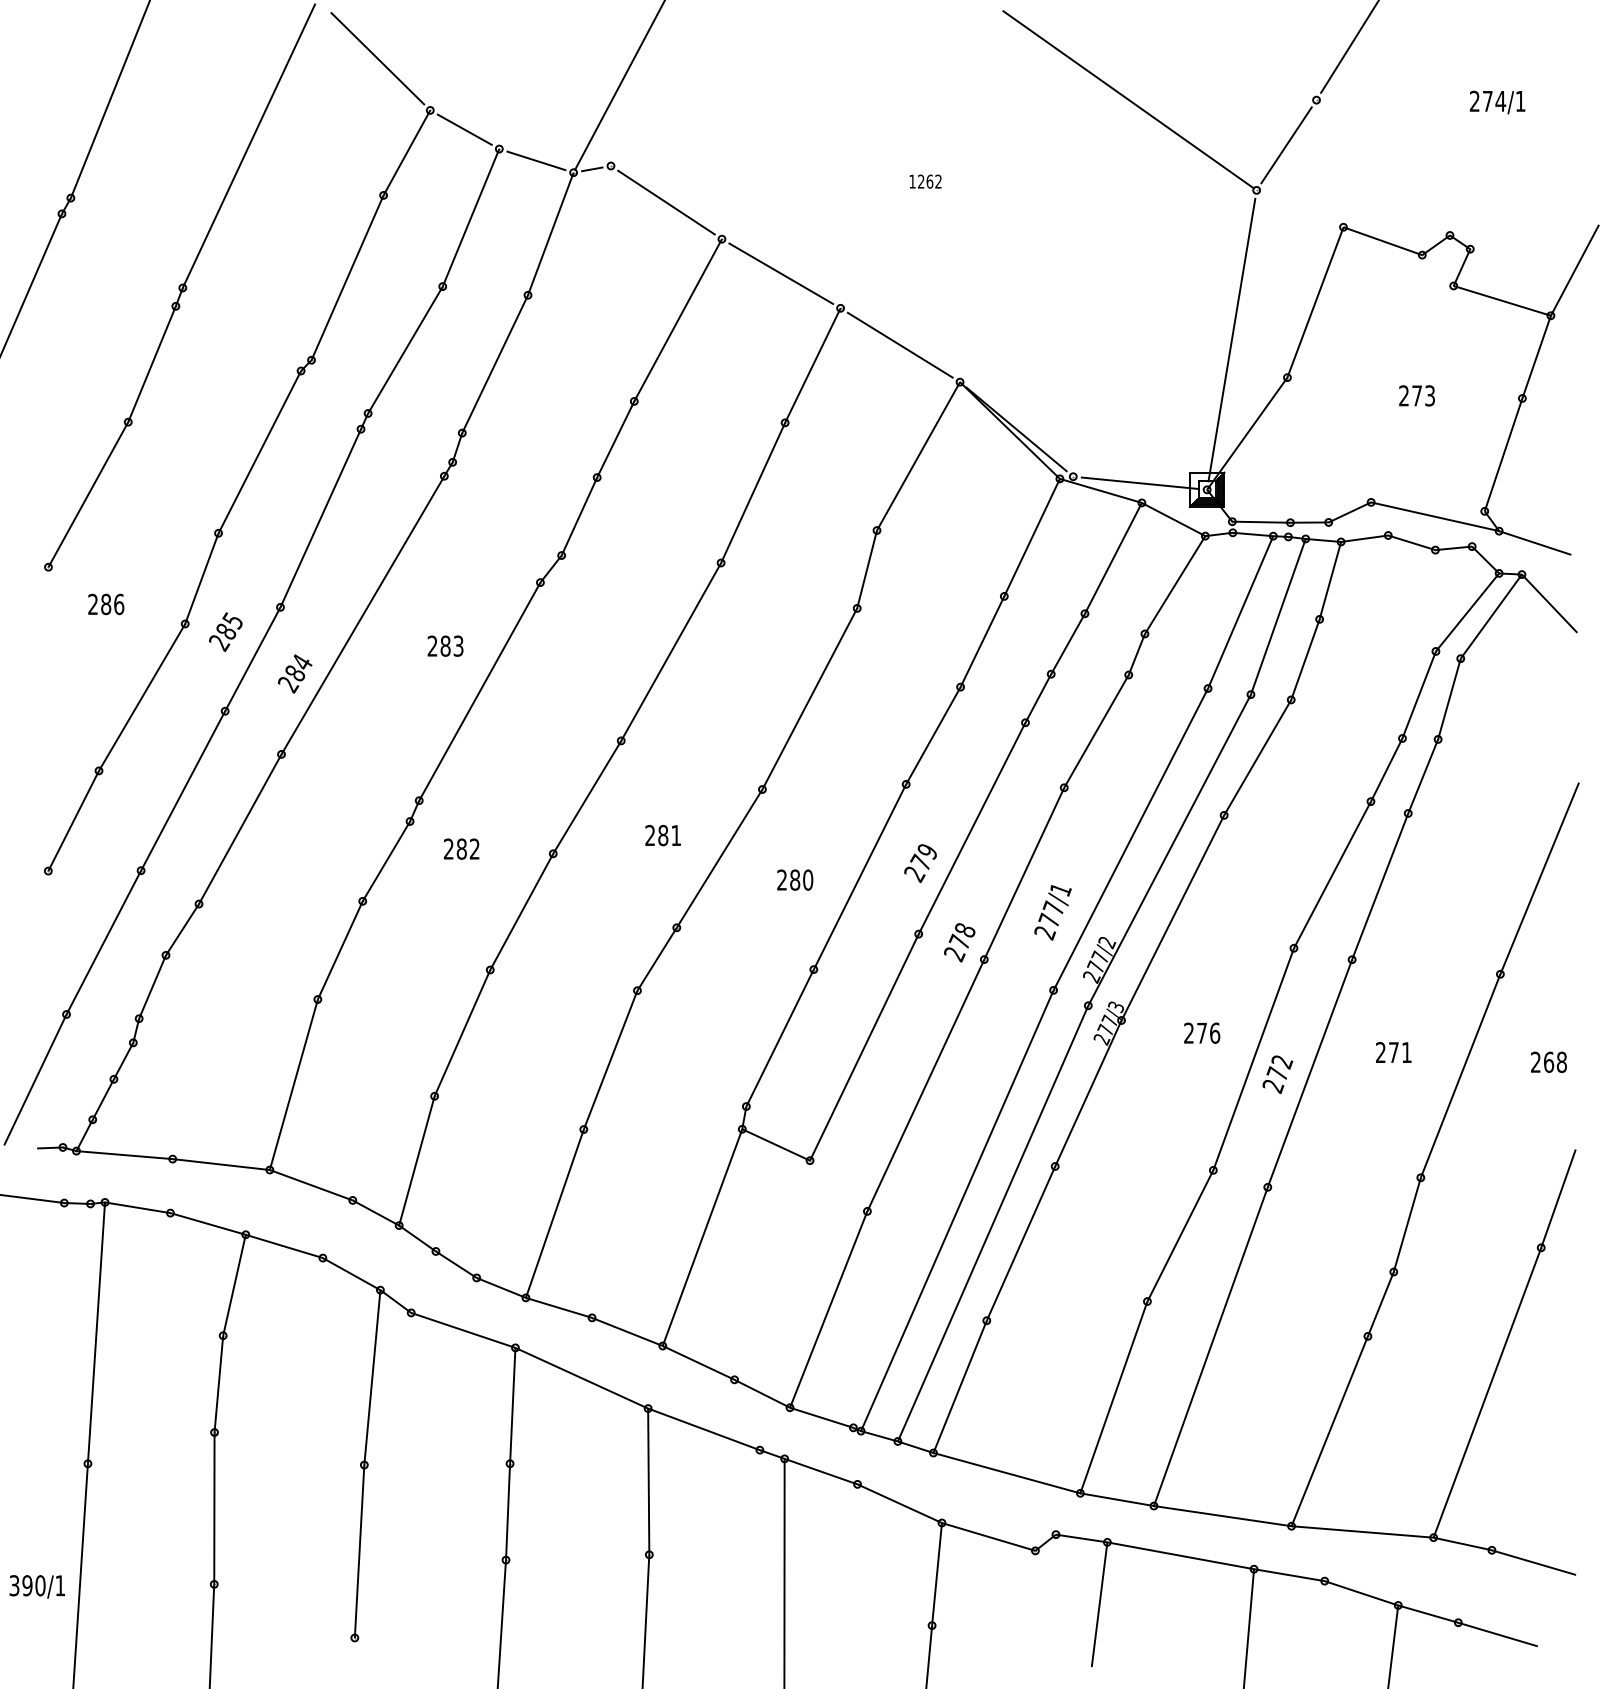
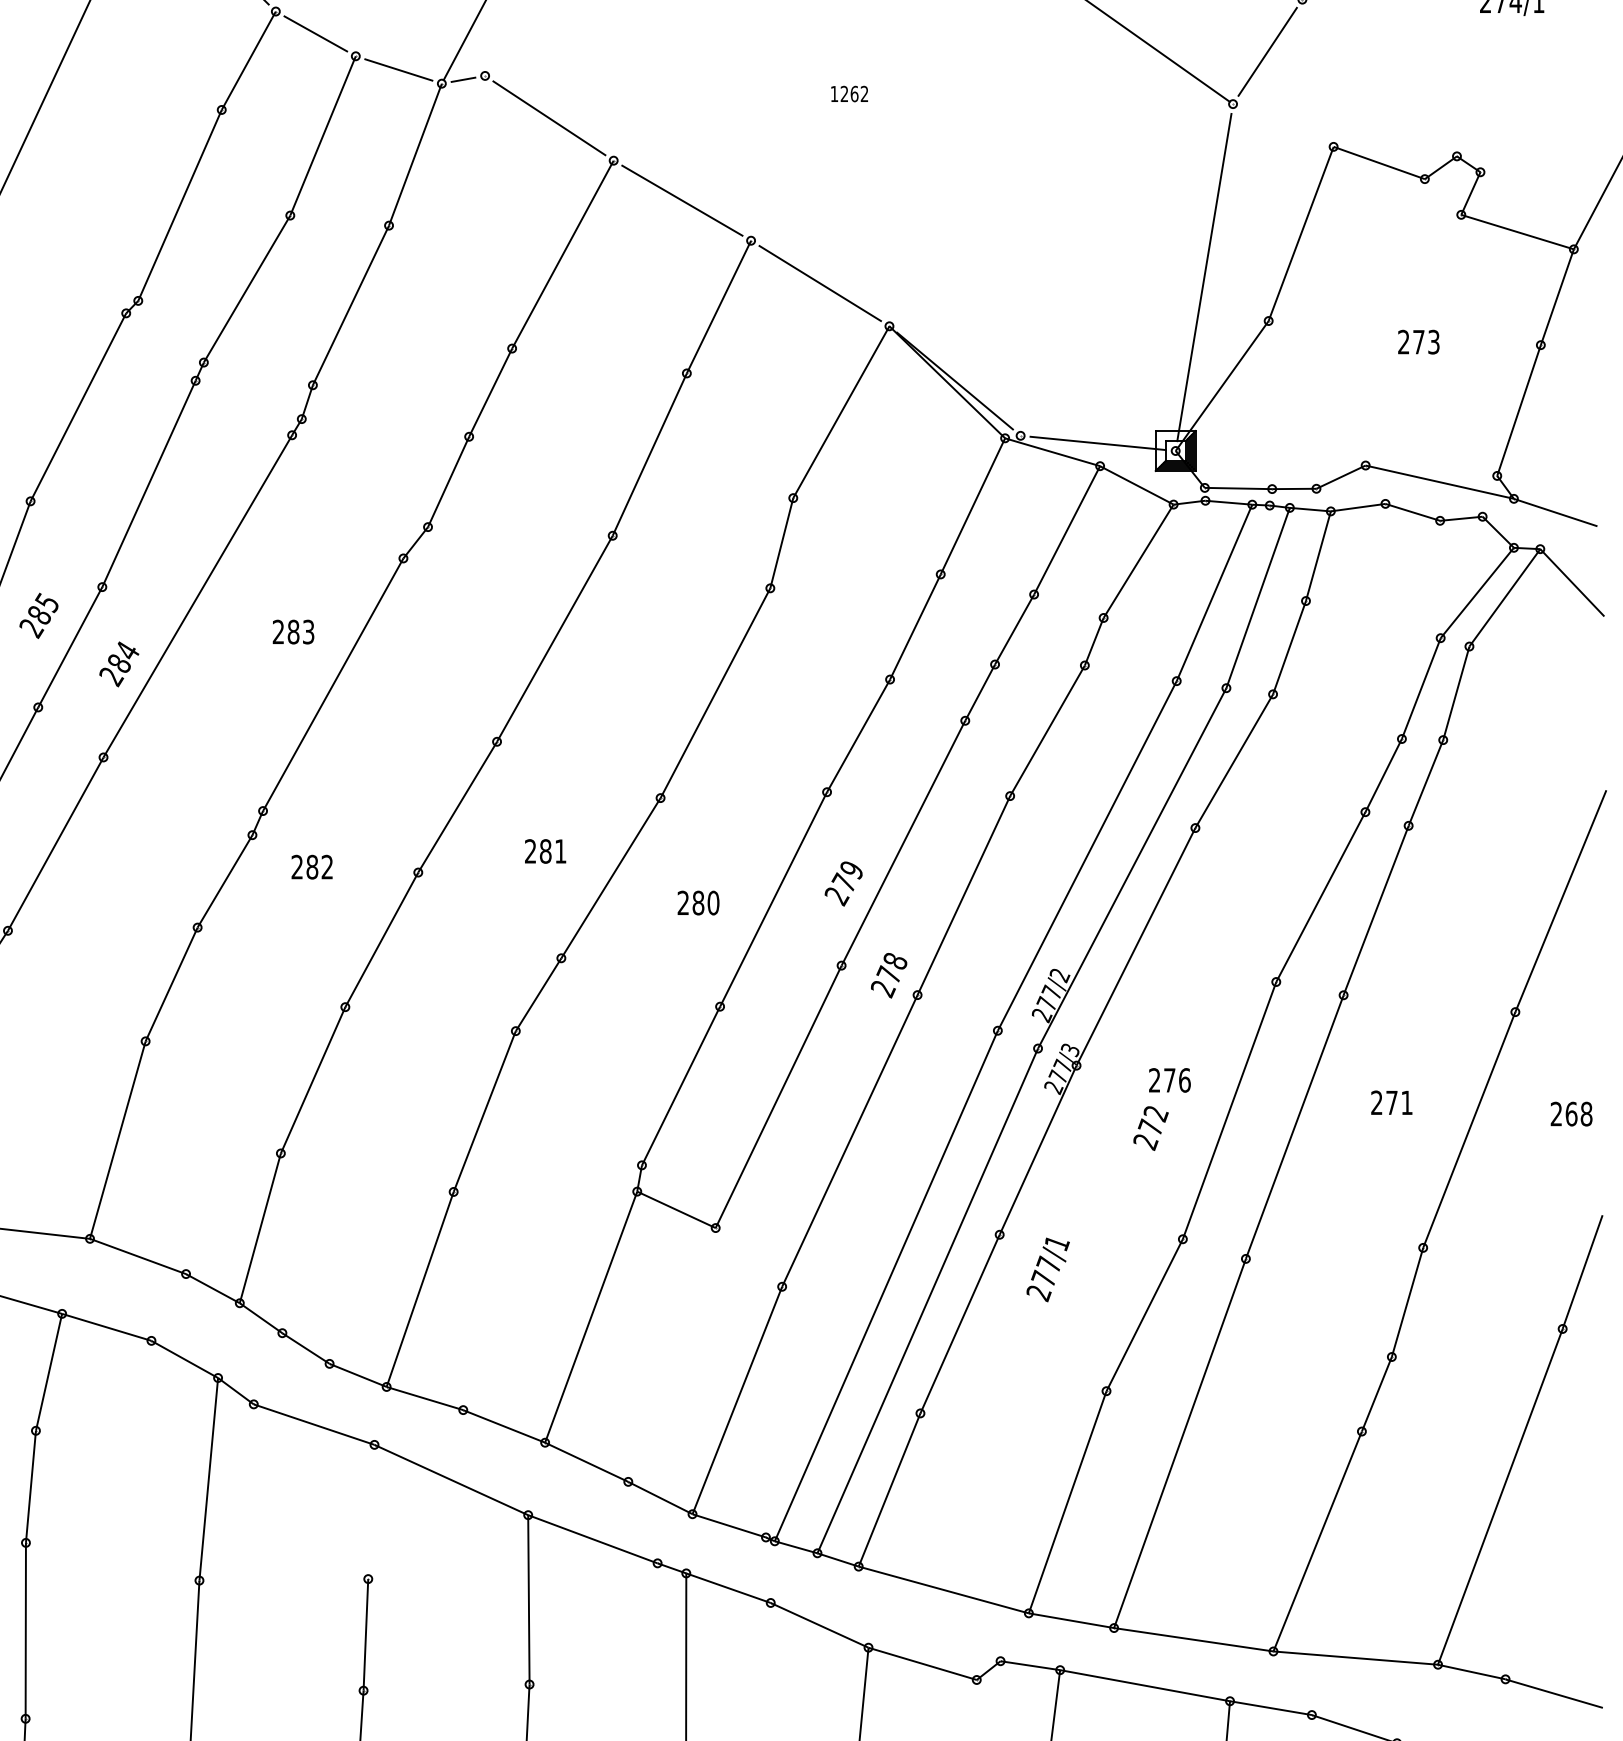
text: (1052, 912) -> (1047, 1269), moved
text: (1277, 1074) -> (1150, 1128), moved
line: (512, 1405) -> (371, 1511), removed

